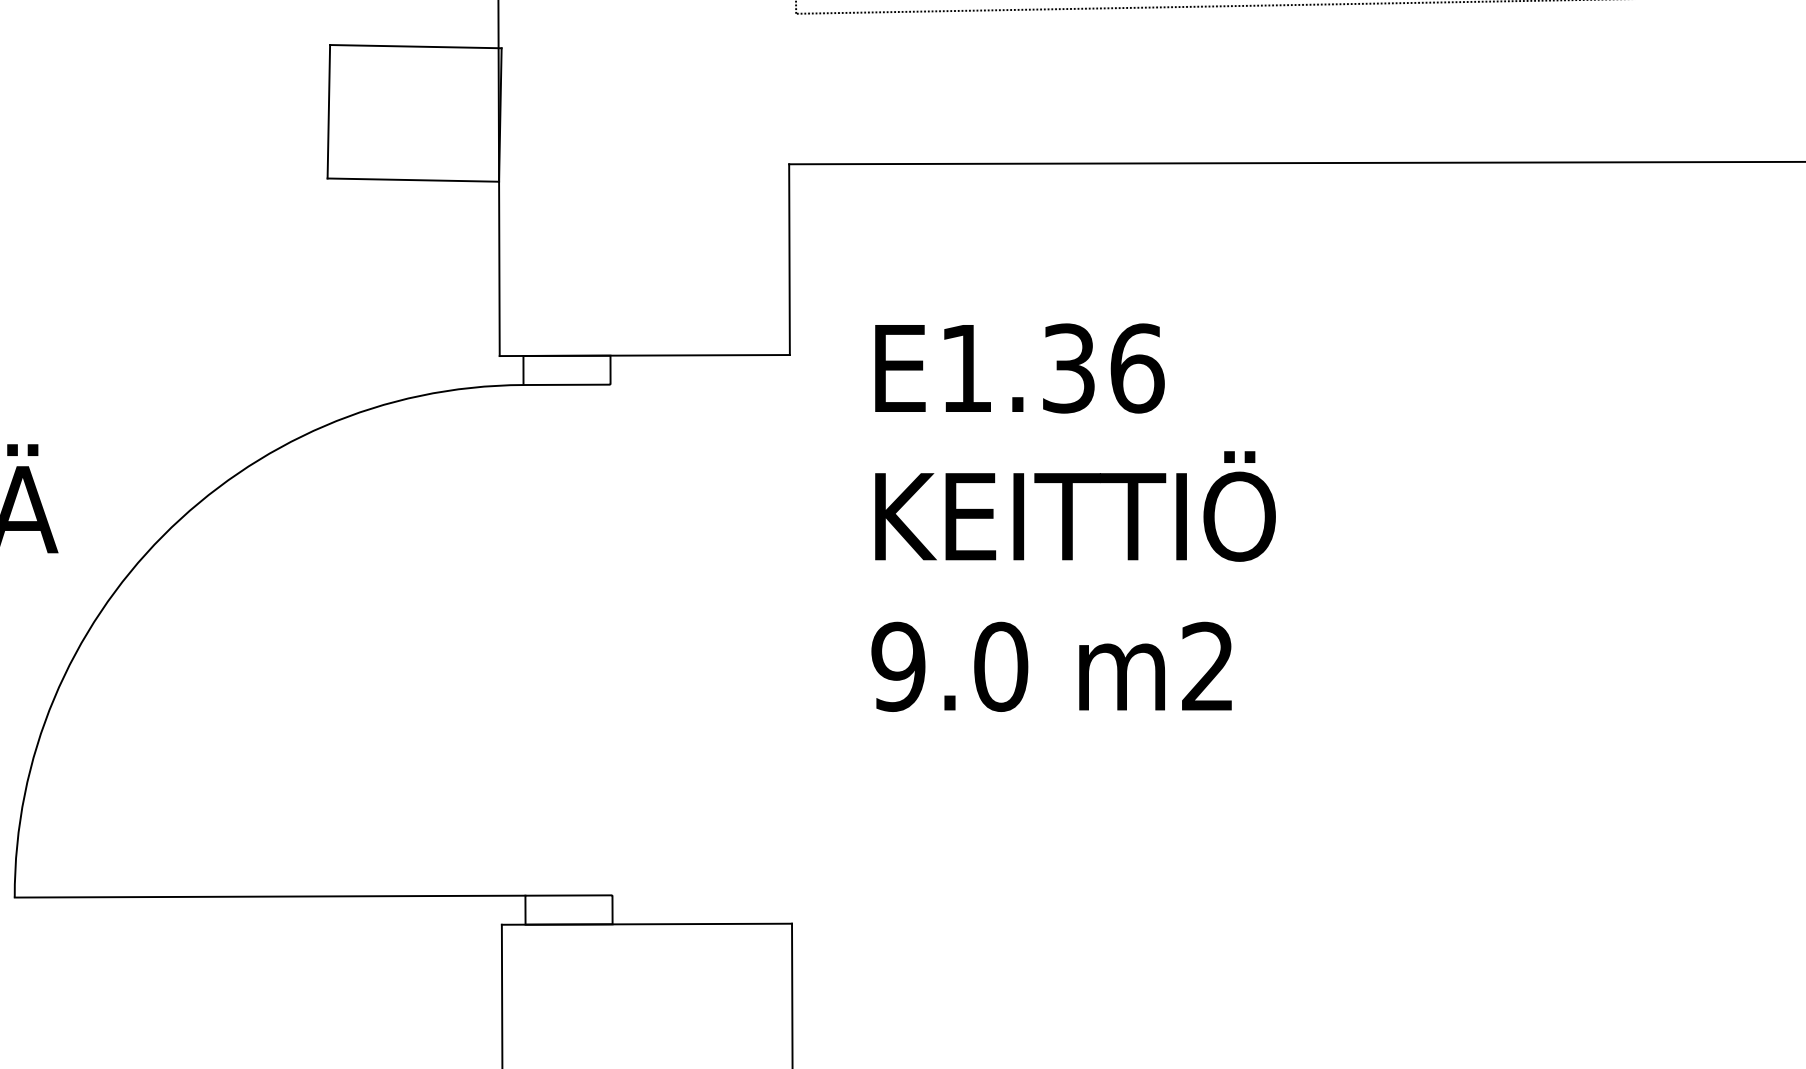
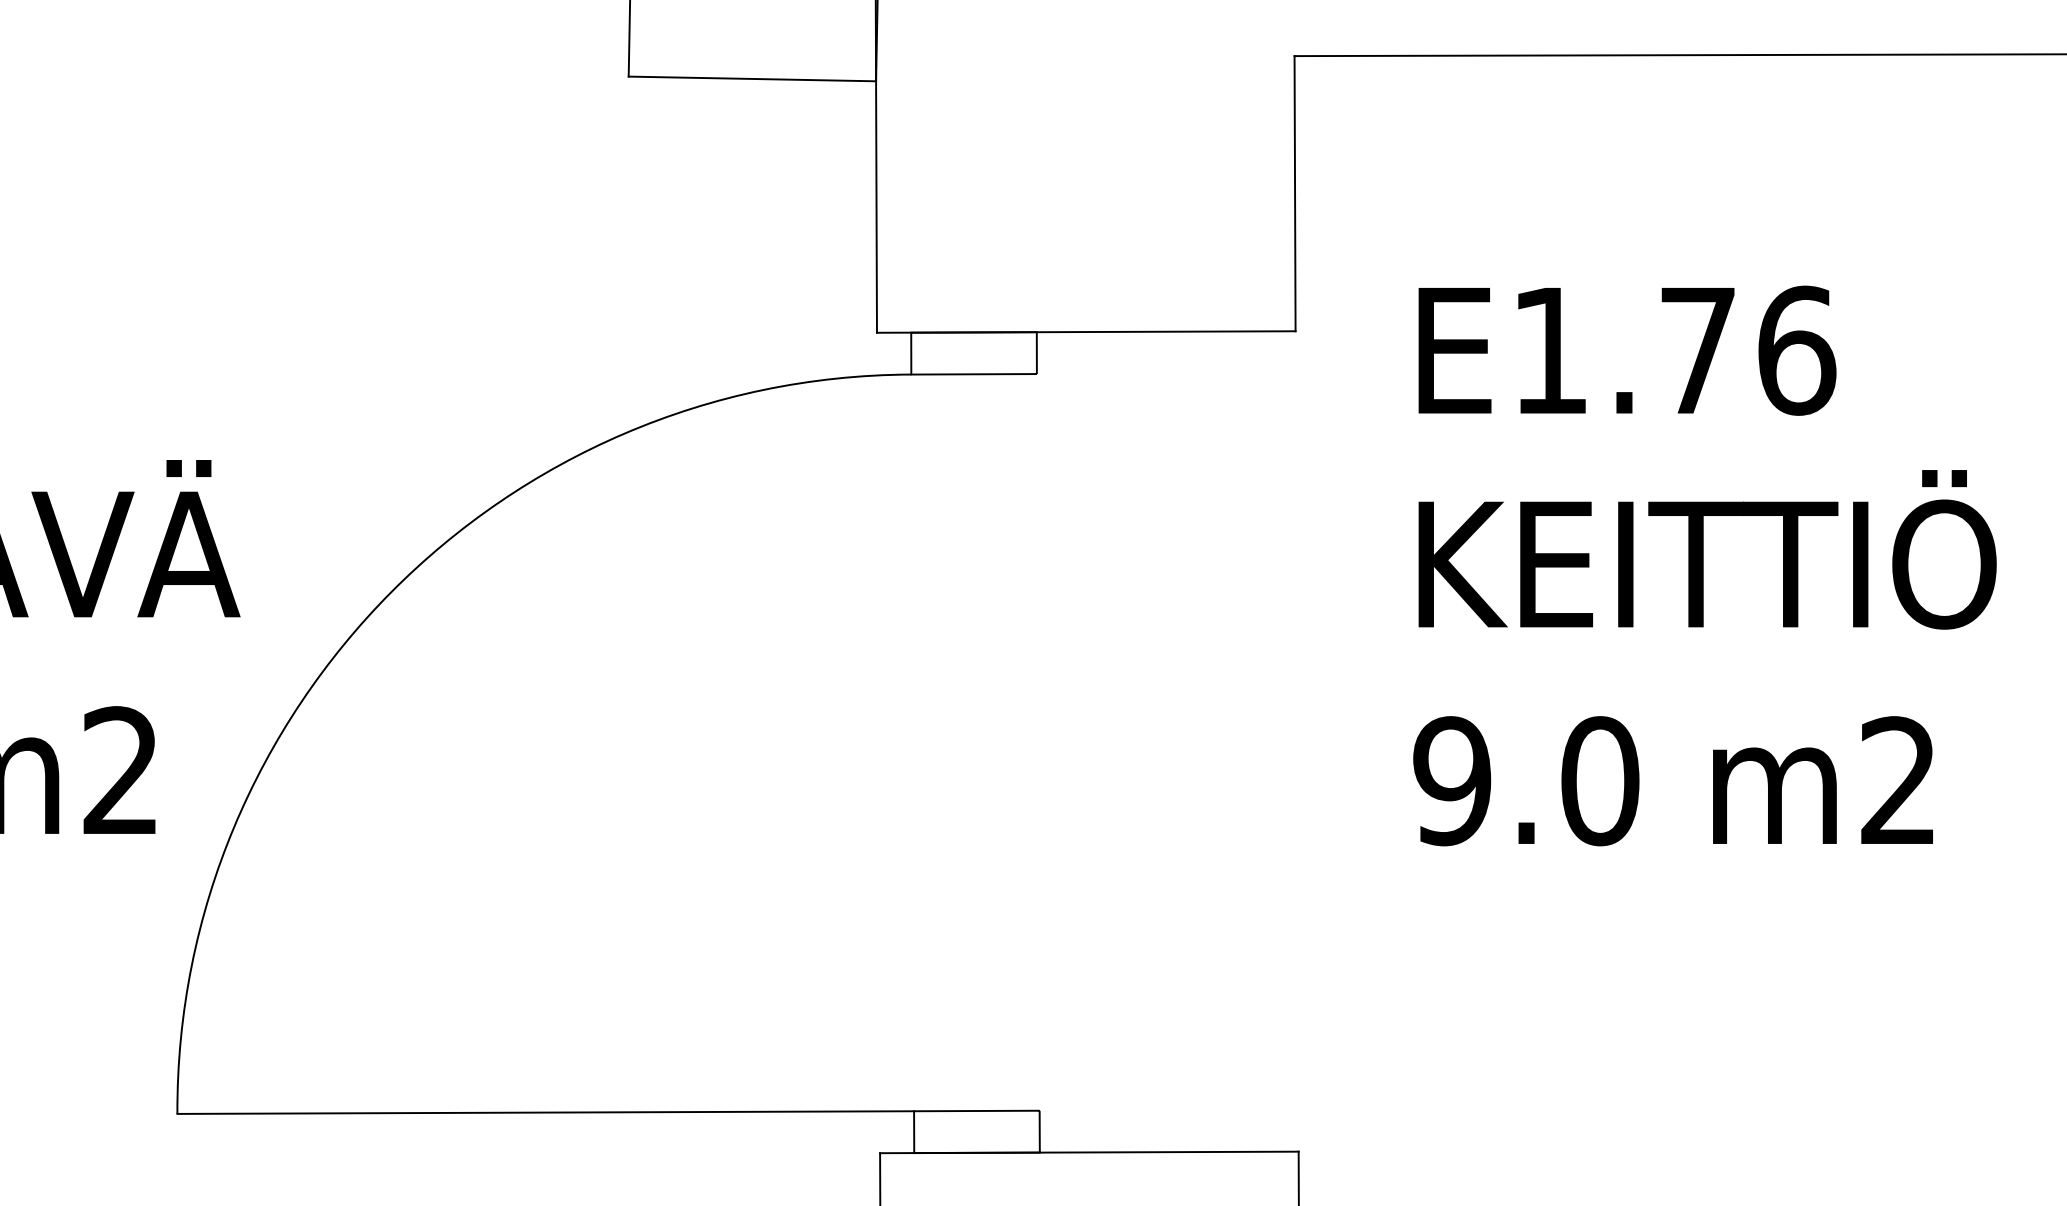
text: (1068, 368) -> (1697, 350), E1.36 -> E1.76

